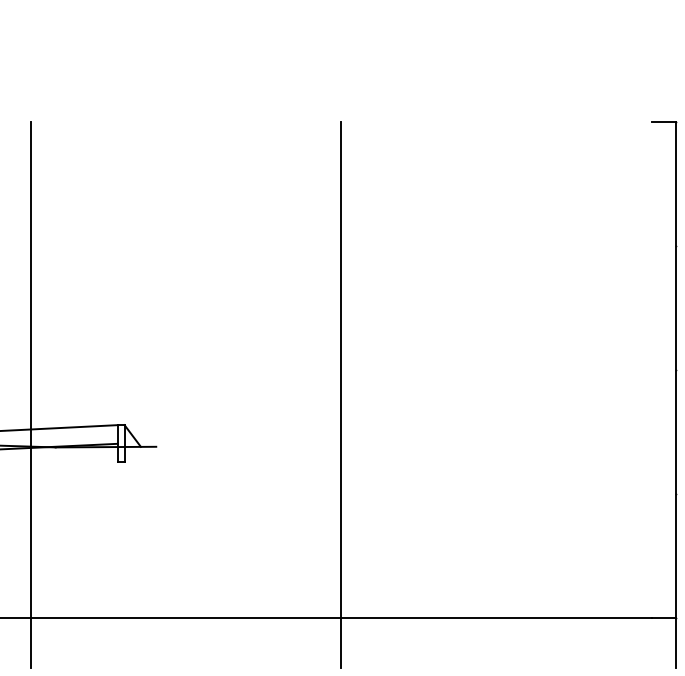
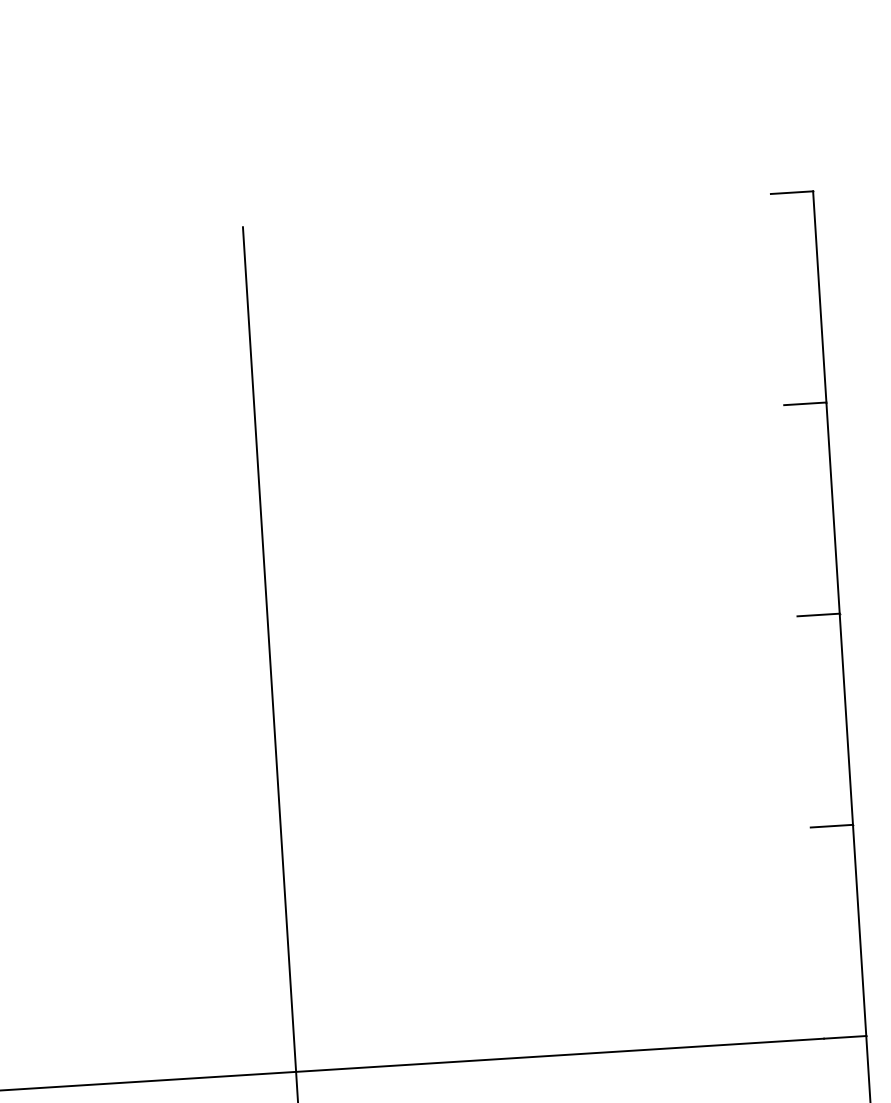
line: (663, 245) -> (804, 403), added
line: (663, 369) -> (817, 614), added
line: (663, 493) -> (830, 825), added

